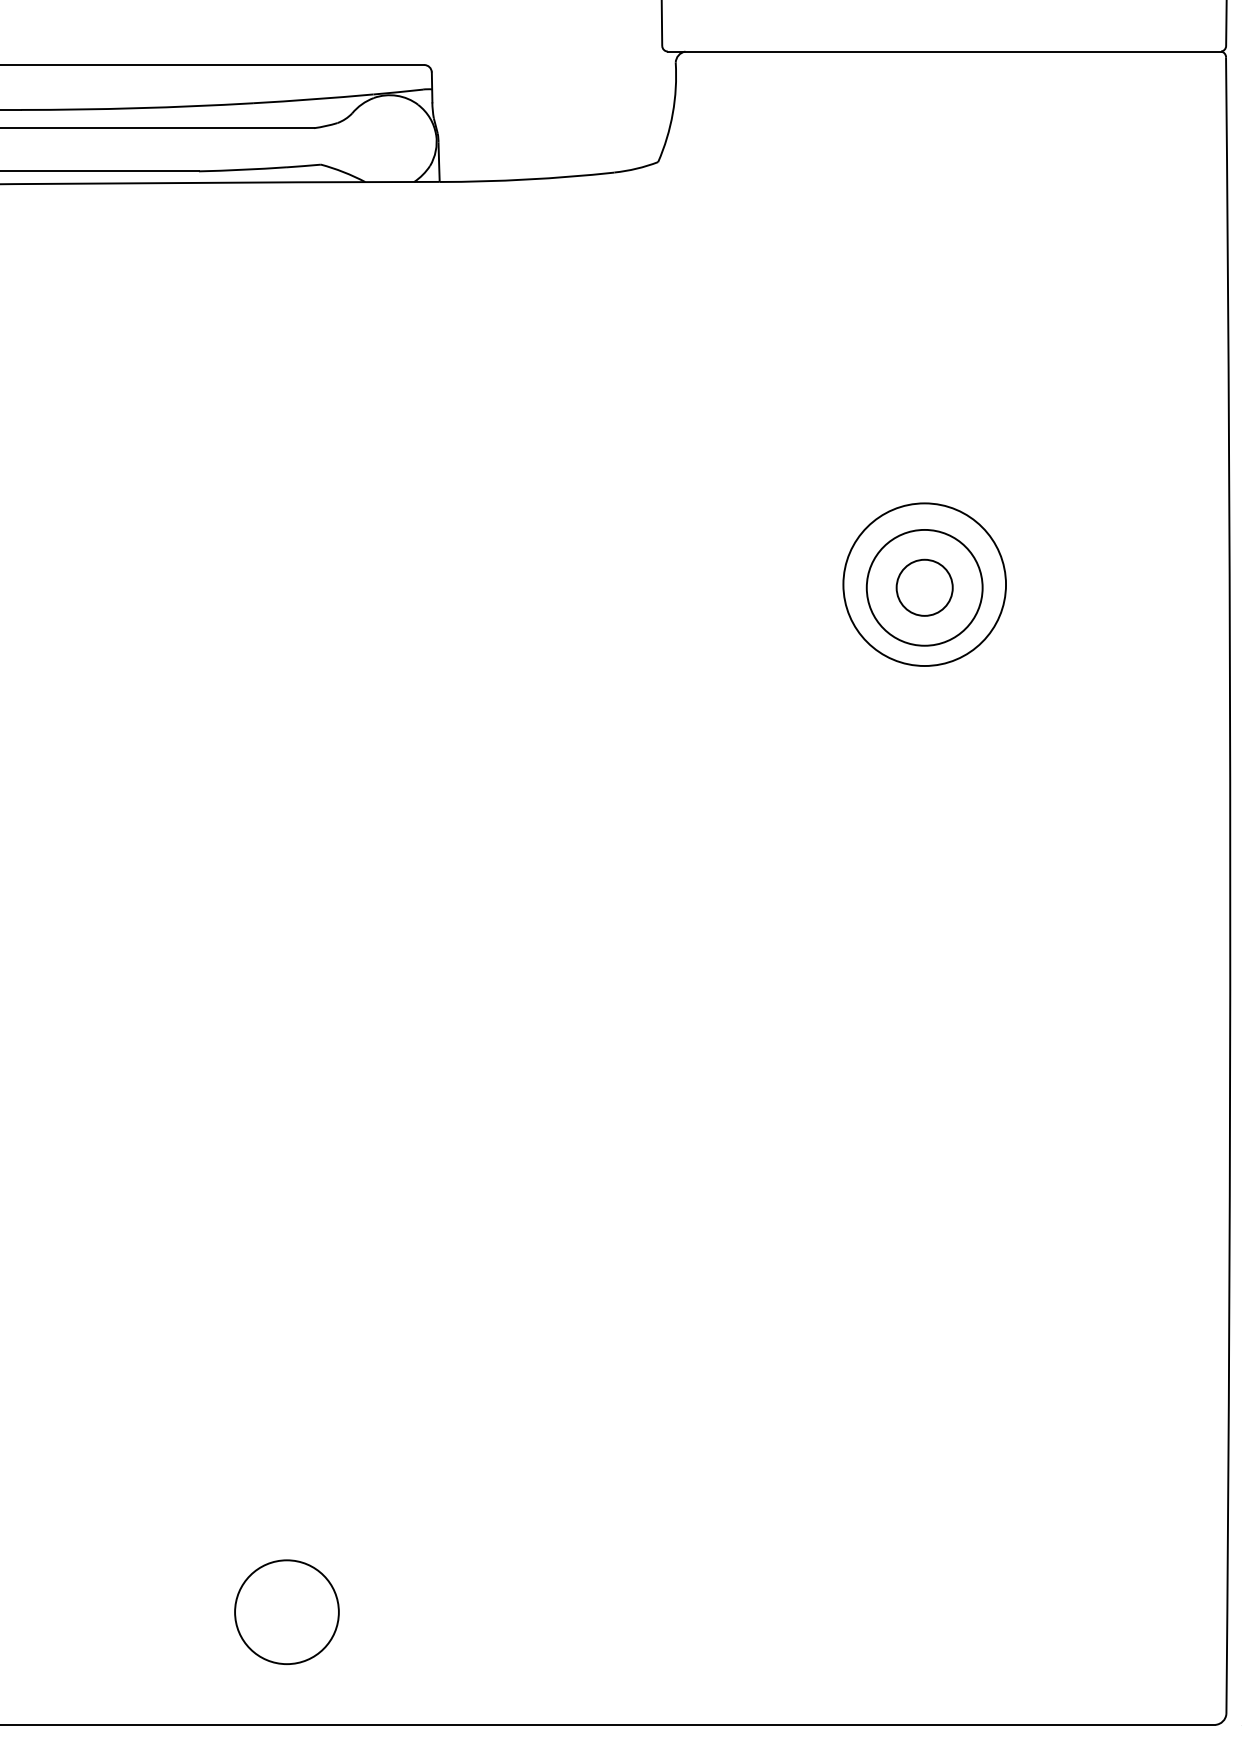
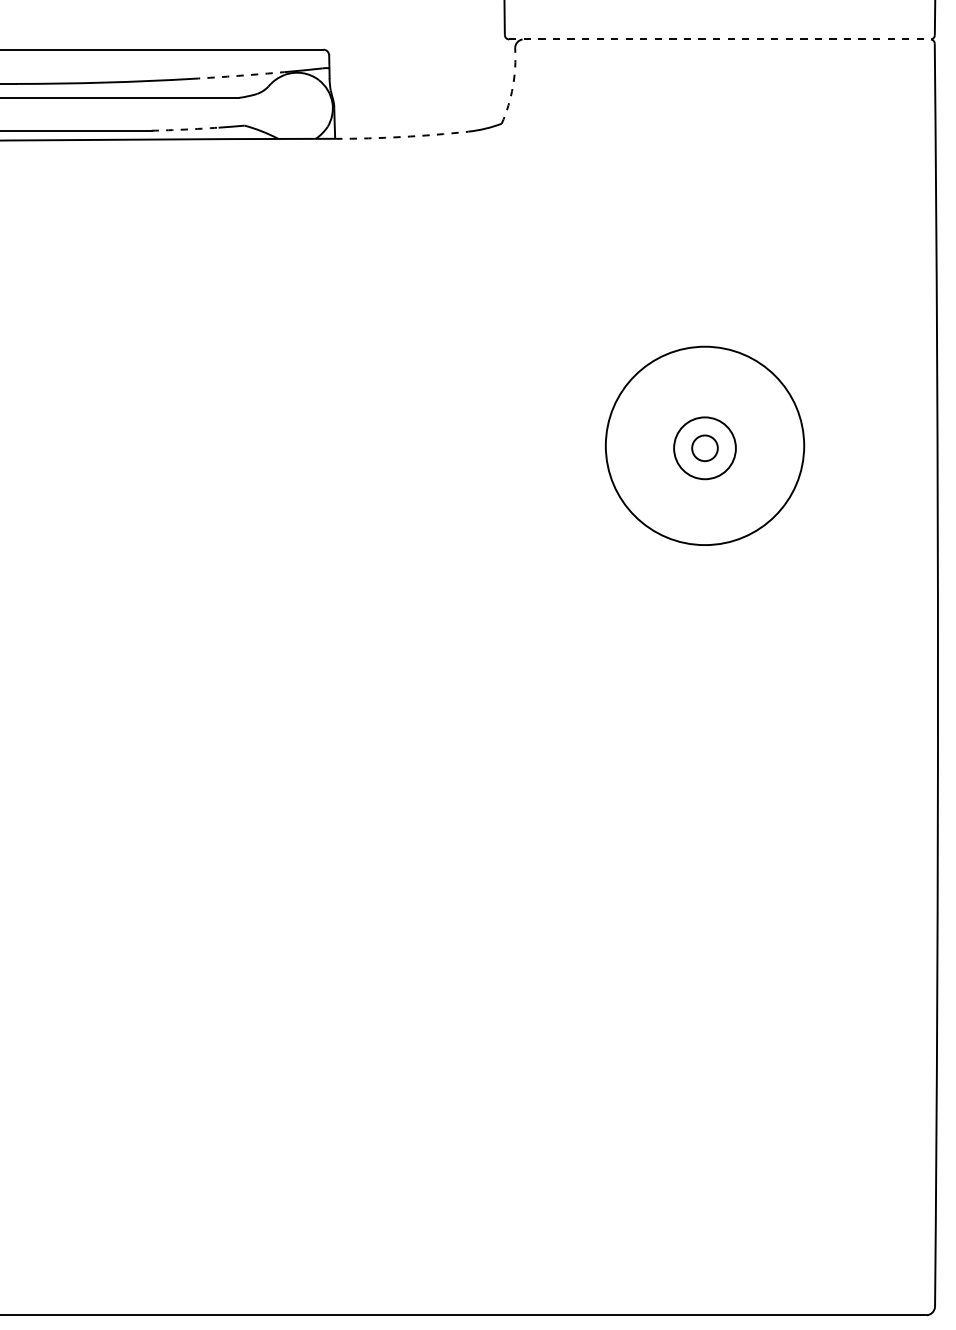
line: (944, 51) -> (720, 39), solid -> dashed
arc: (313, 99) -> (238, 75), solid -> dashed
arc: (672, 113) -> (512, 86), solid -> dashed
arc: (242, 169) -> (184, 129), solid -> dashed
arc: (527, 179) -> (402, 136), solid -> dashed
circle: (924, 584) -> (704, 445), size x1.6
circle: (924, 587) -> (704, 448), size x0.6
circle: (924, 587) -> (704, 448), size x0.7
circle: (286, 1611) -> (218, 1228), removed

